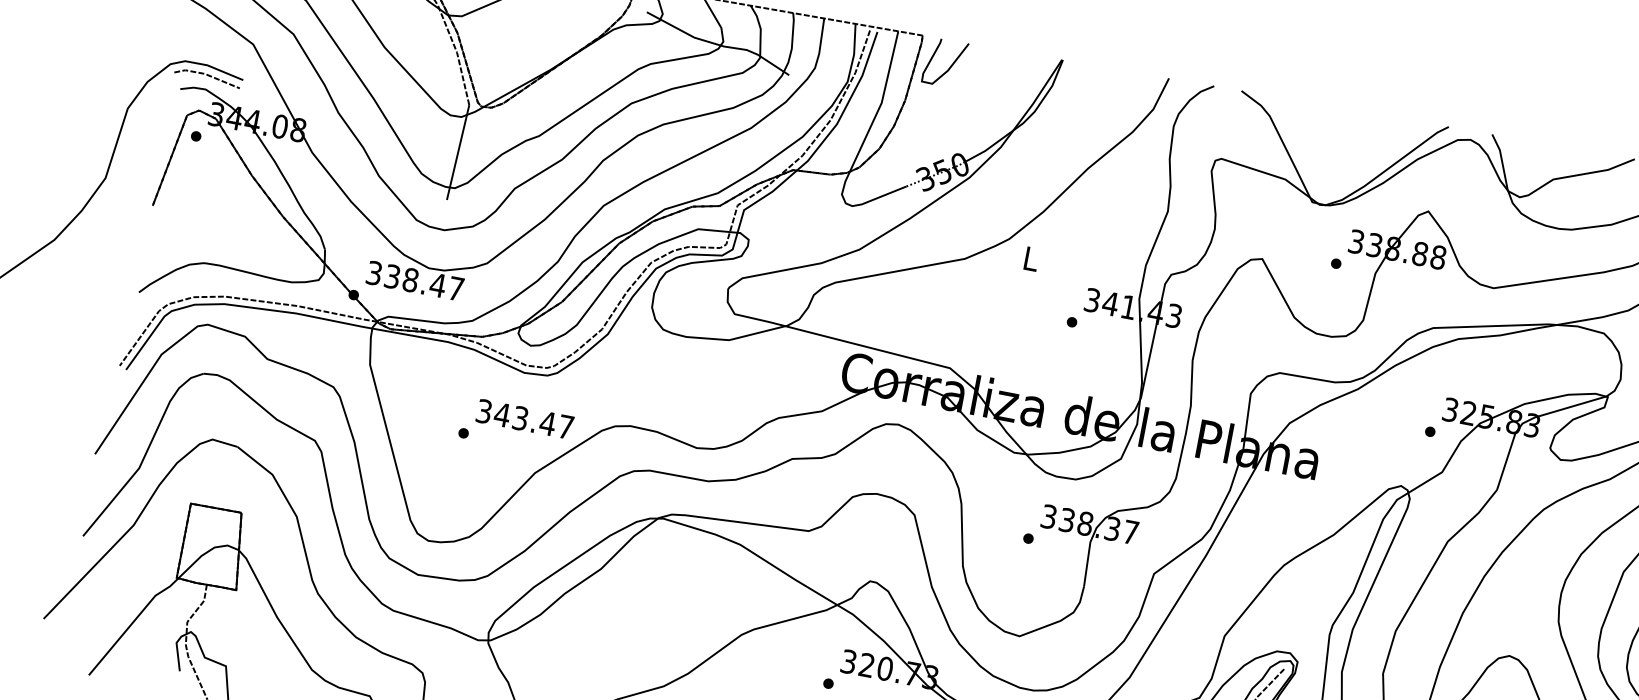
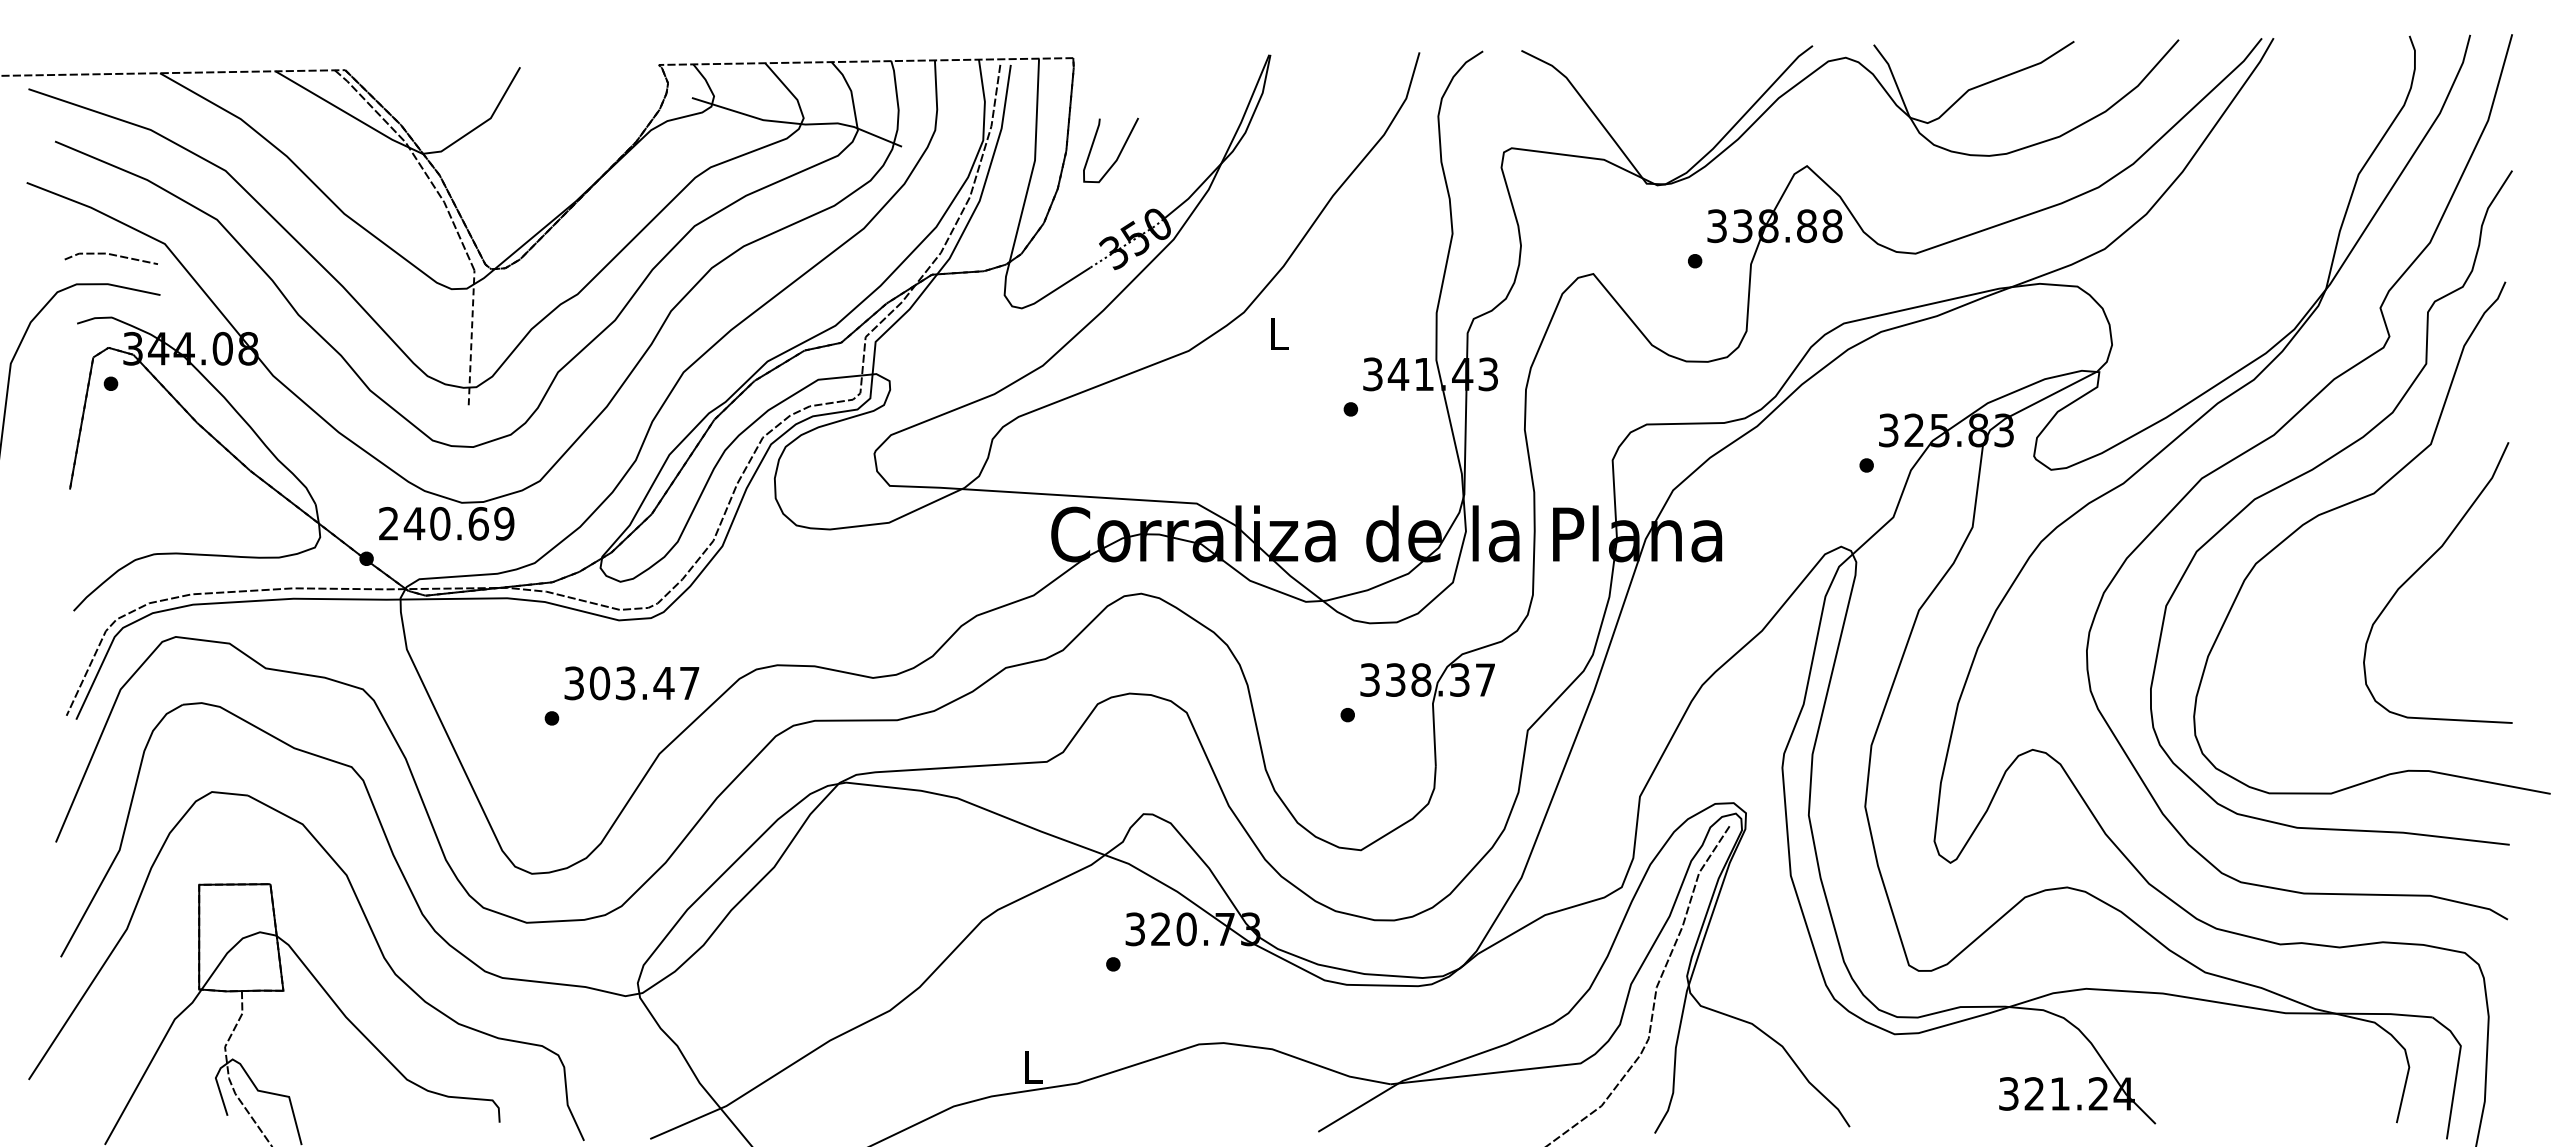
curve: (949, 66) -> (1118, 154), moved
line: (207, 75) -> (110, 255), moved
line: (458, 152) -> (471, 337), solid -> dashed
text: (415, 280) -> (446, 523), 338.47 -> 240.69
text: (502, 415) -> (599, 683), 343.47 -> 303.47

